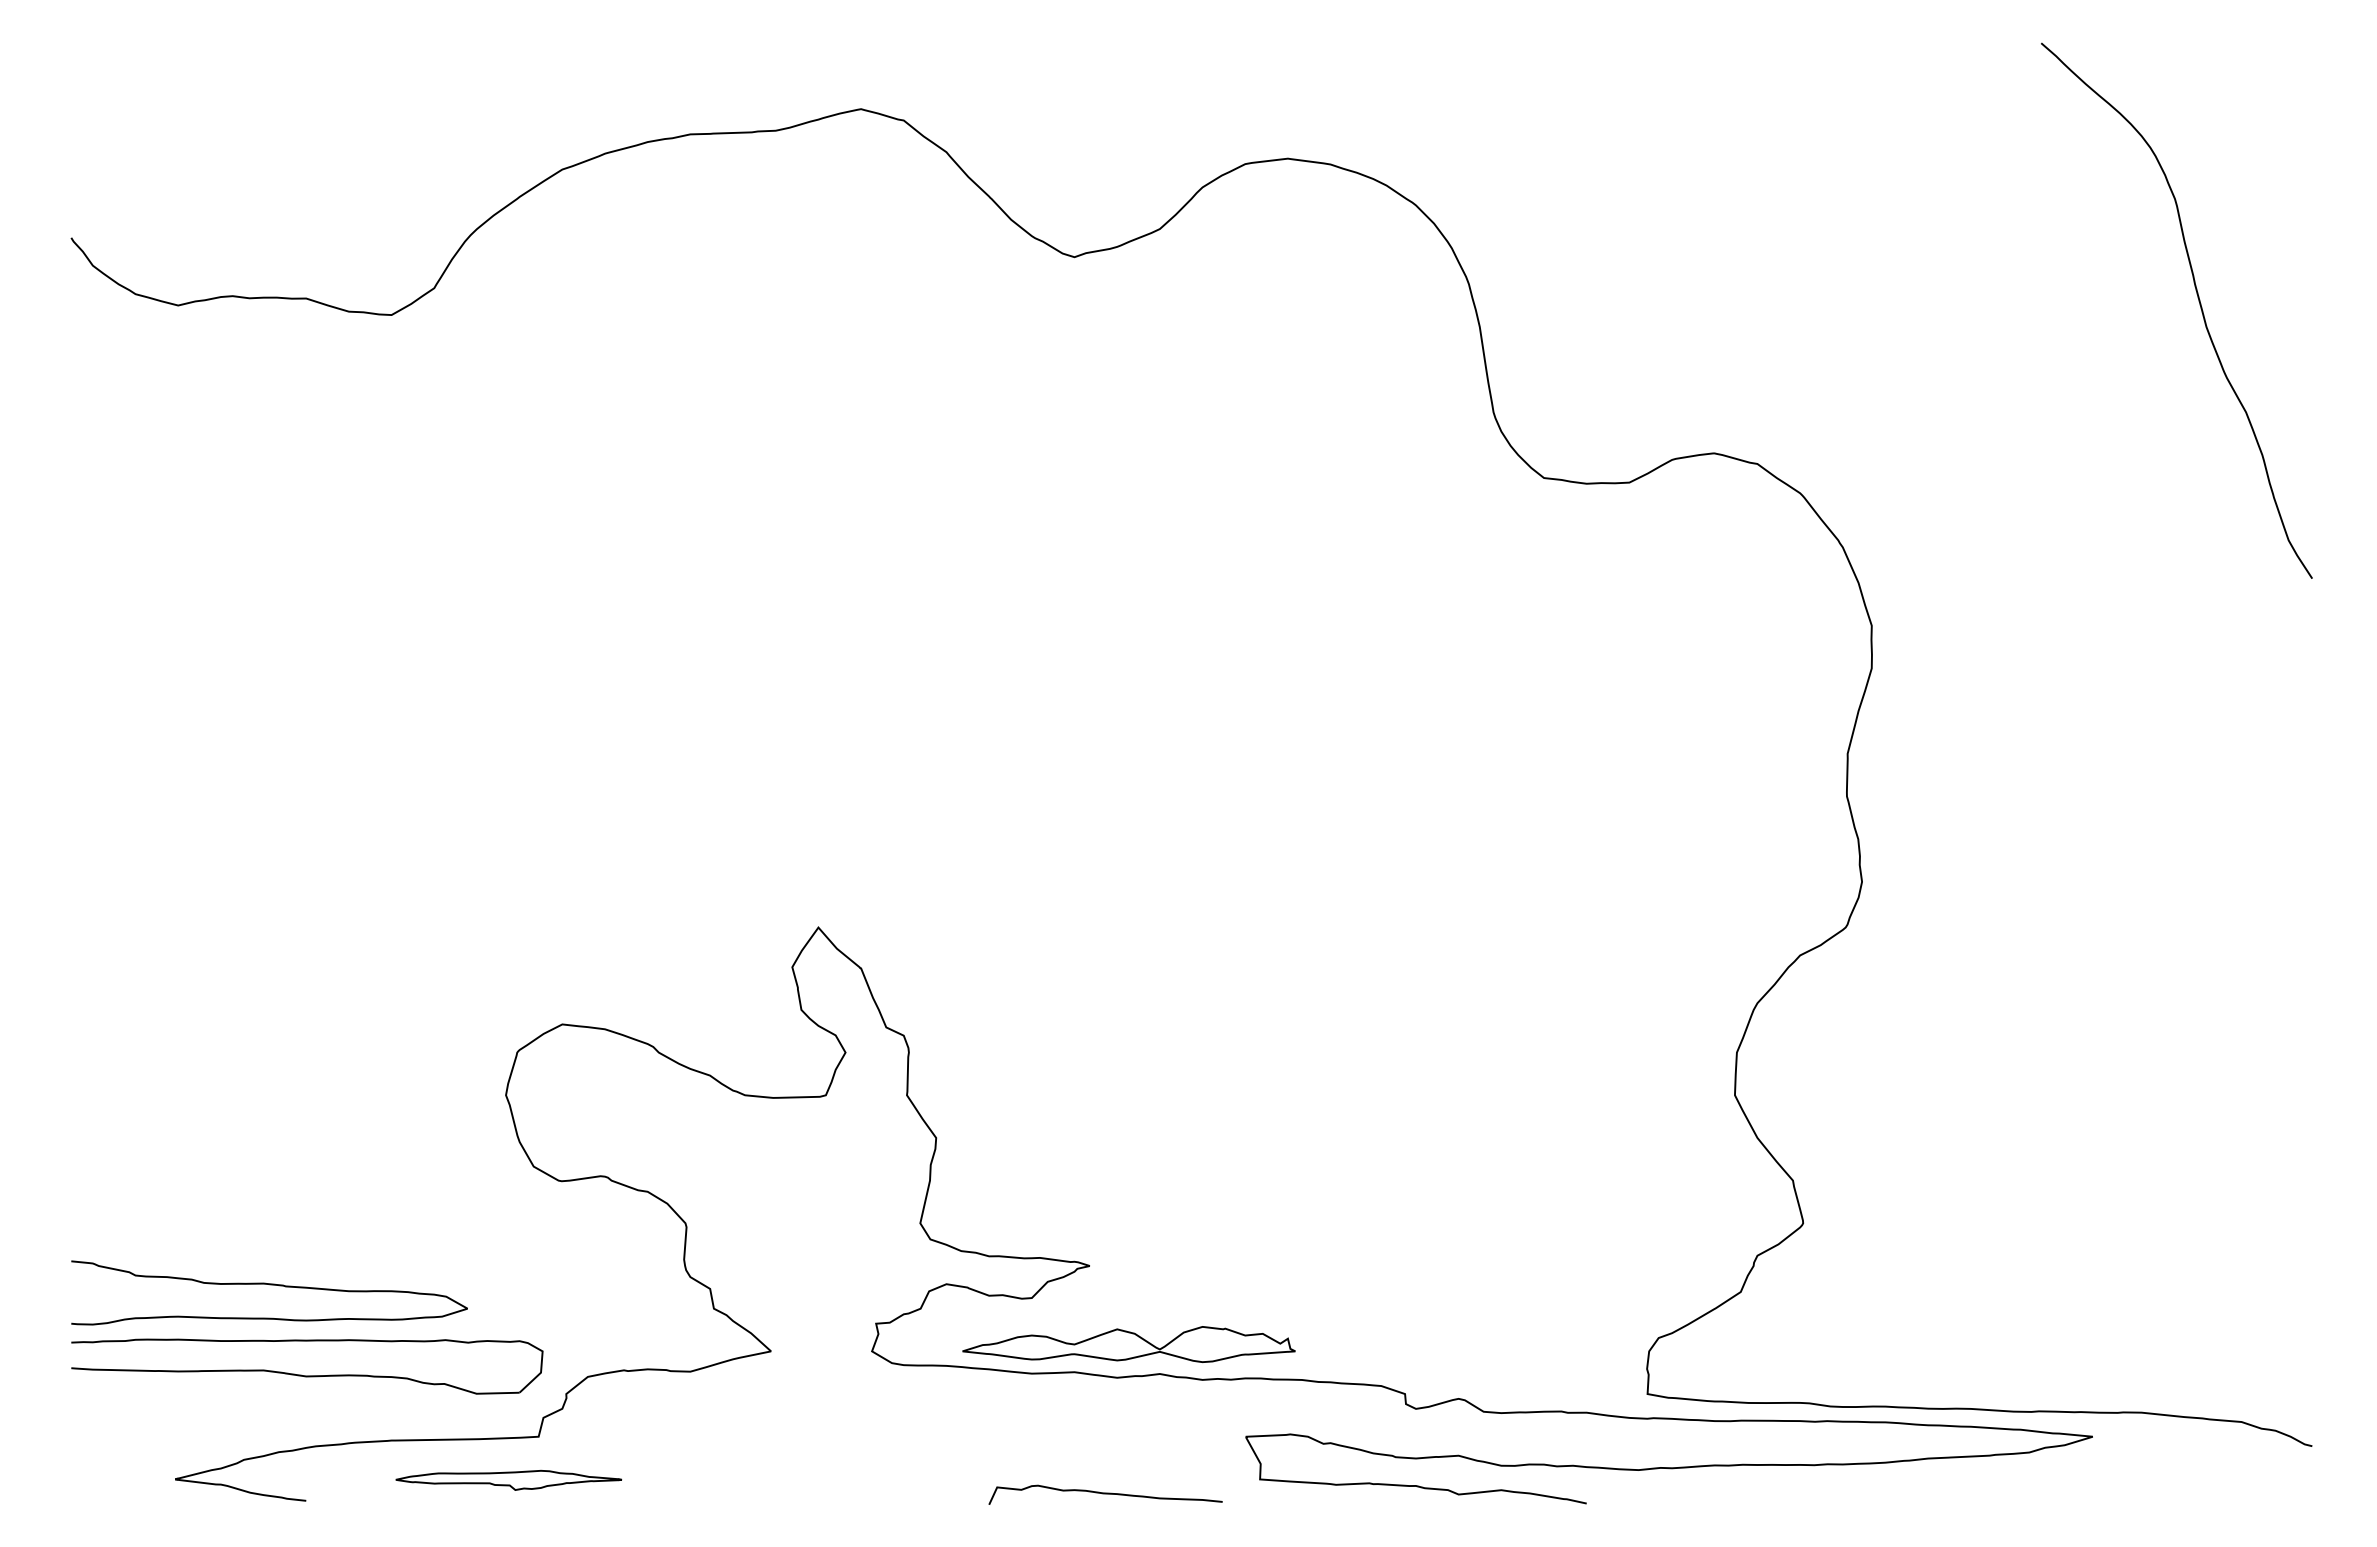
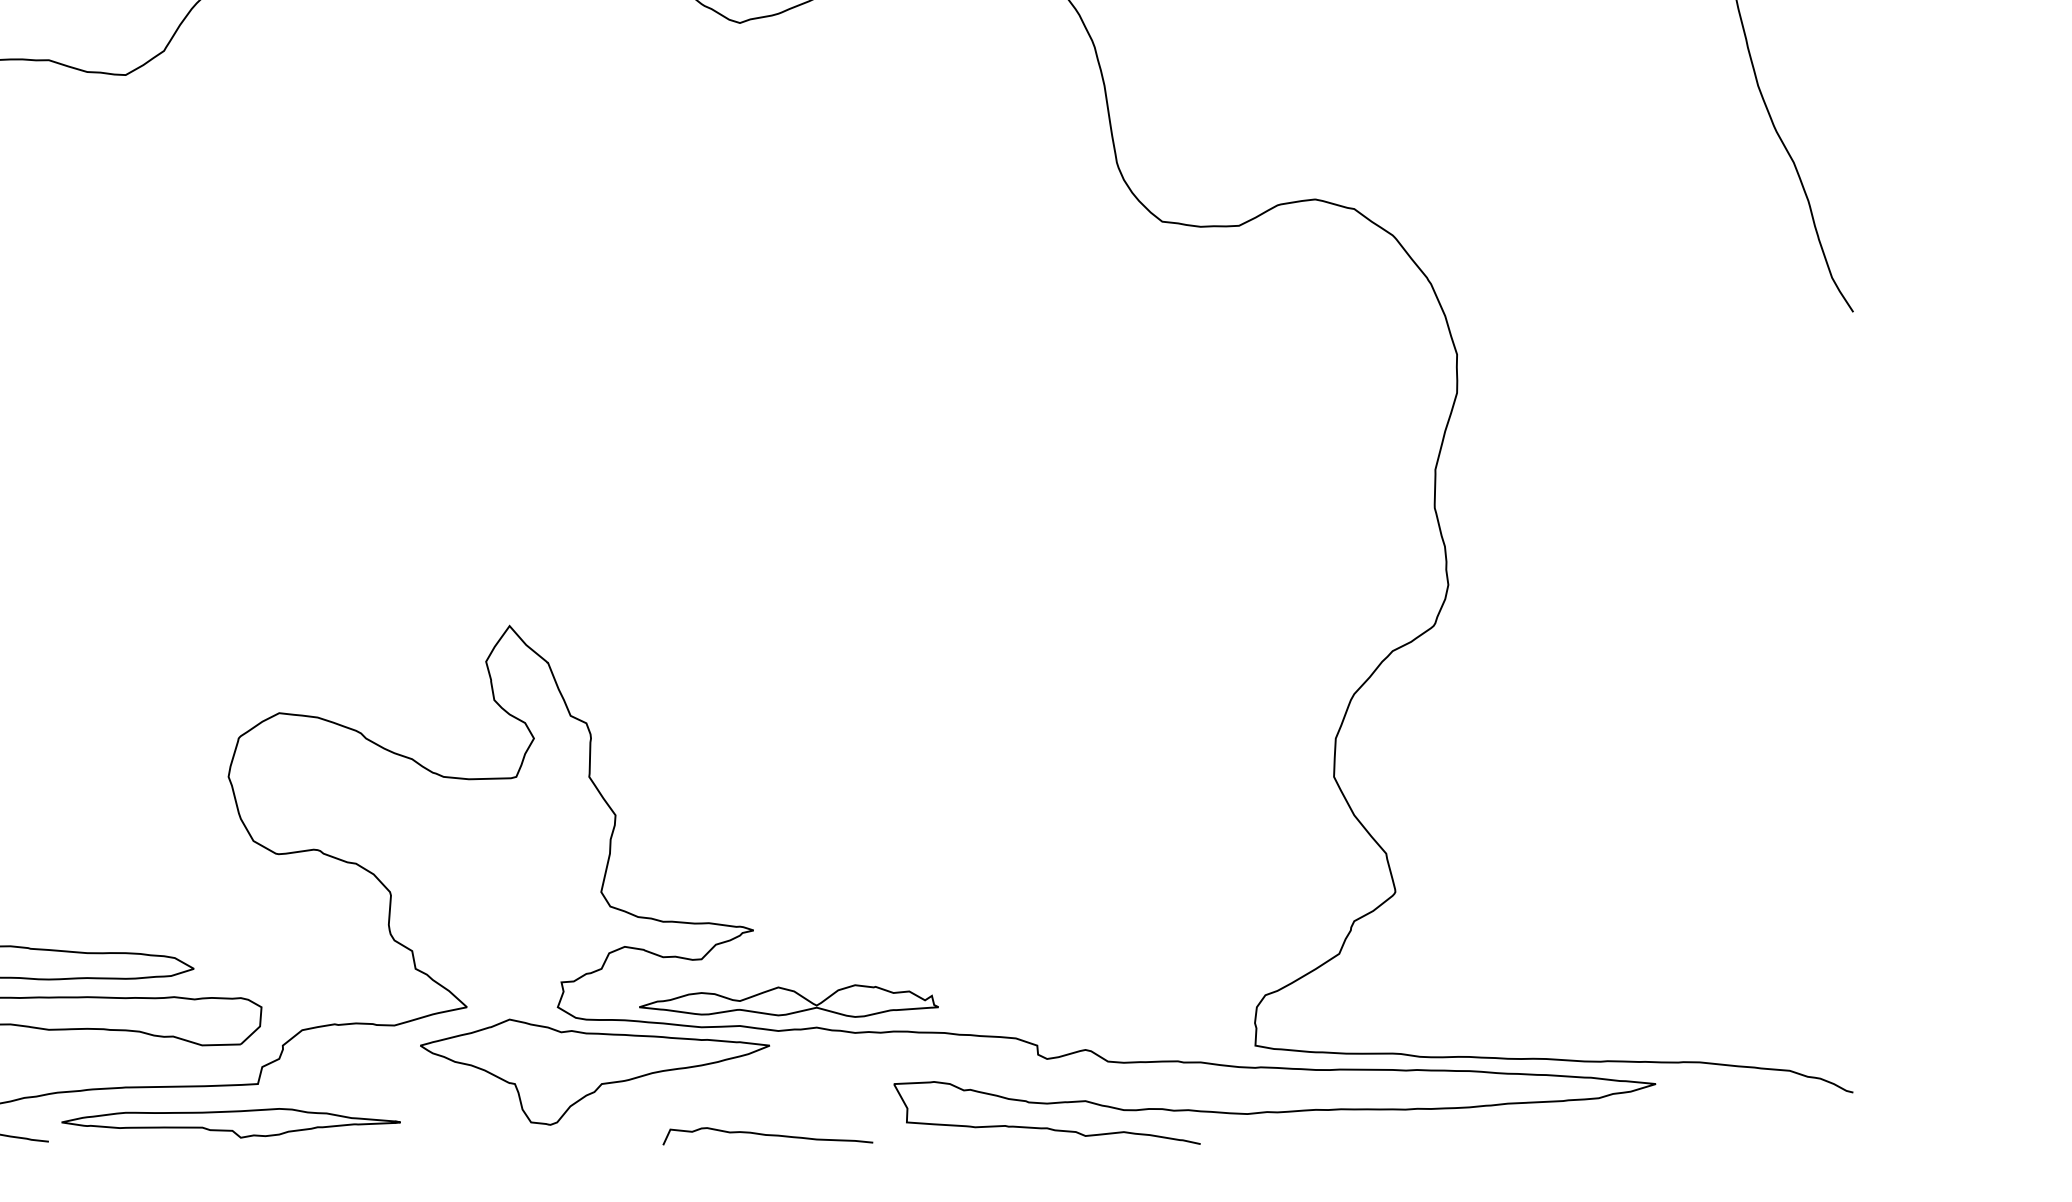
part: (912, 1423) -> (594, 1072), added
part: (508, 1480) -> (230, 1123), size x1.67

